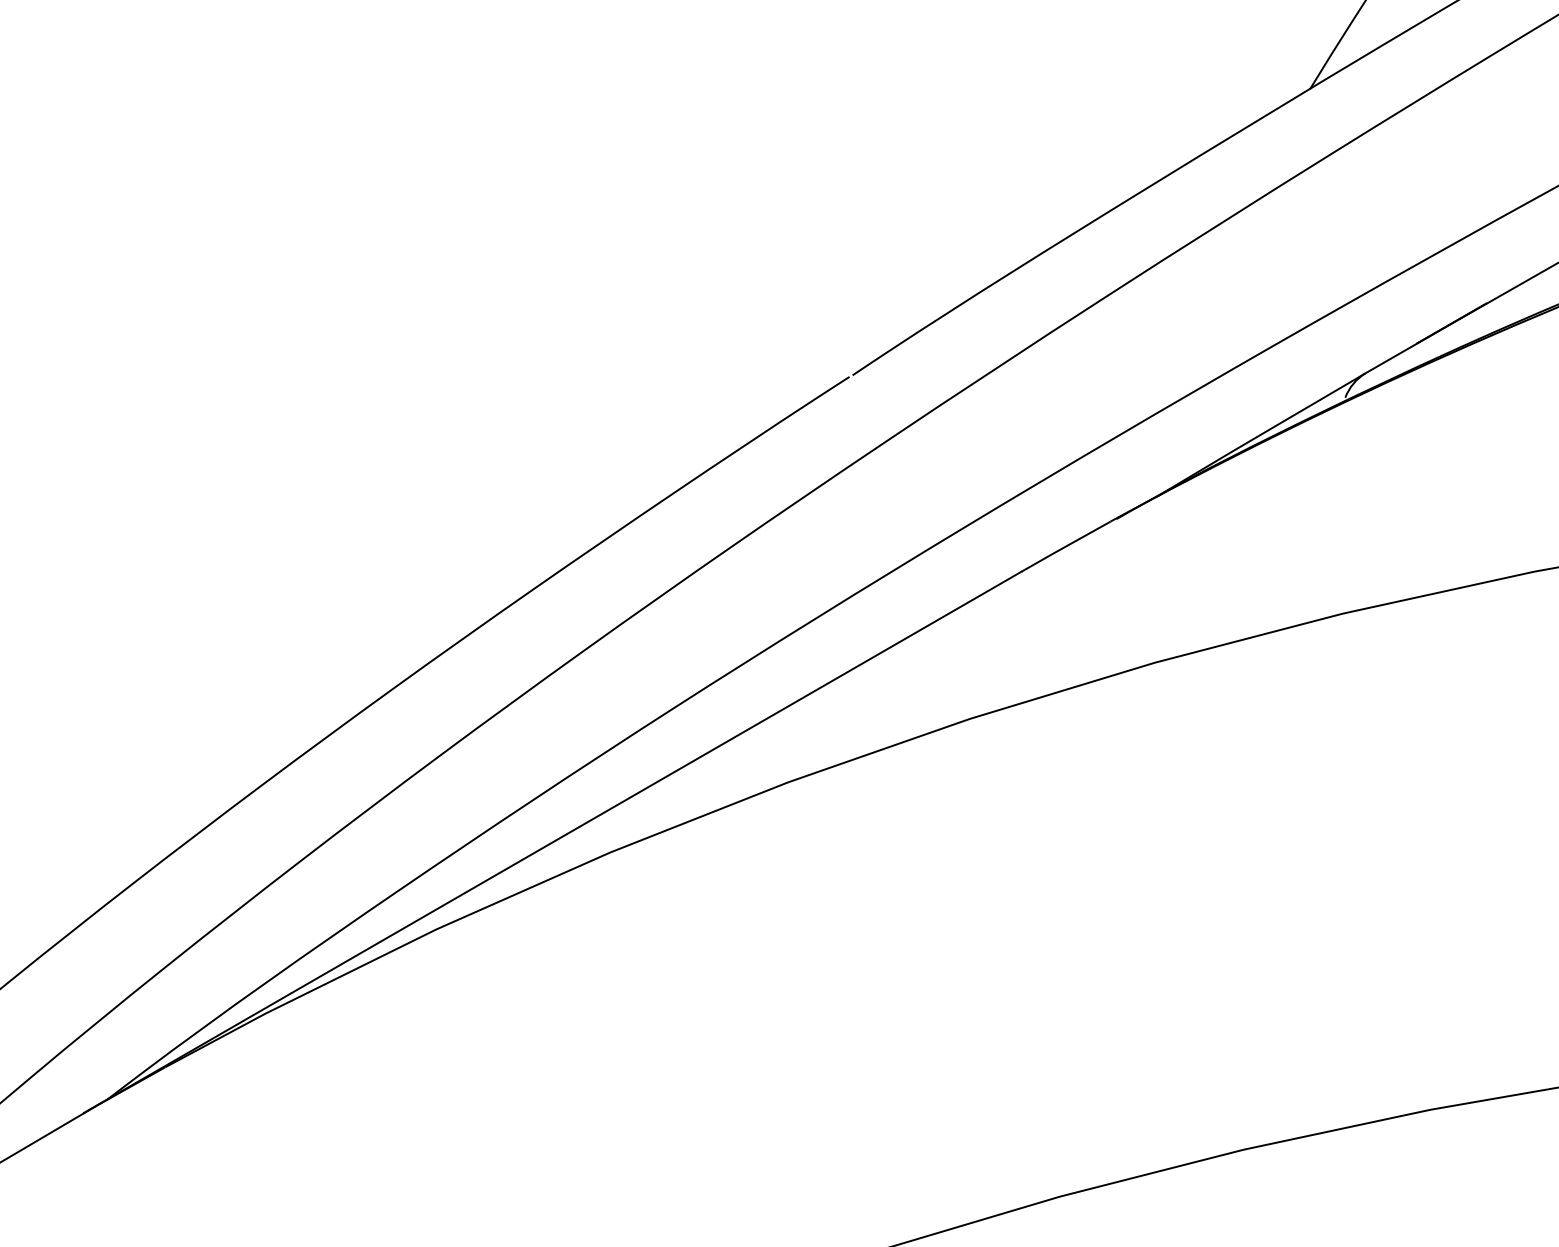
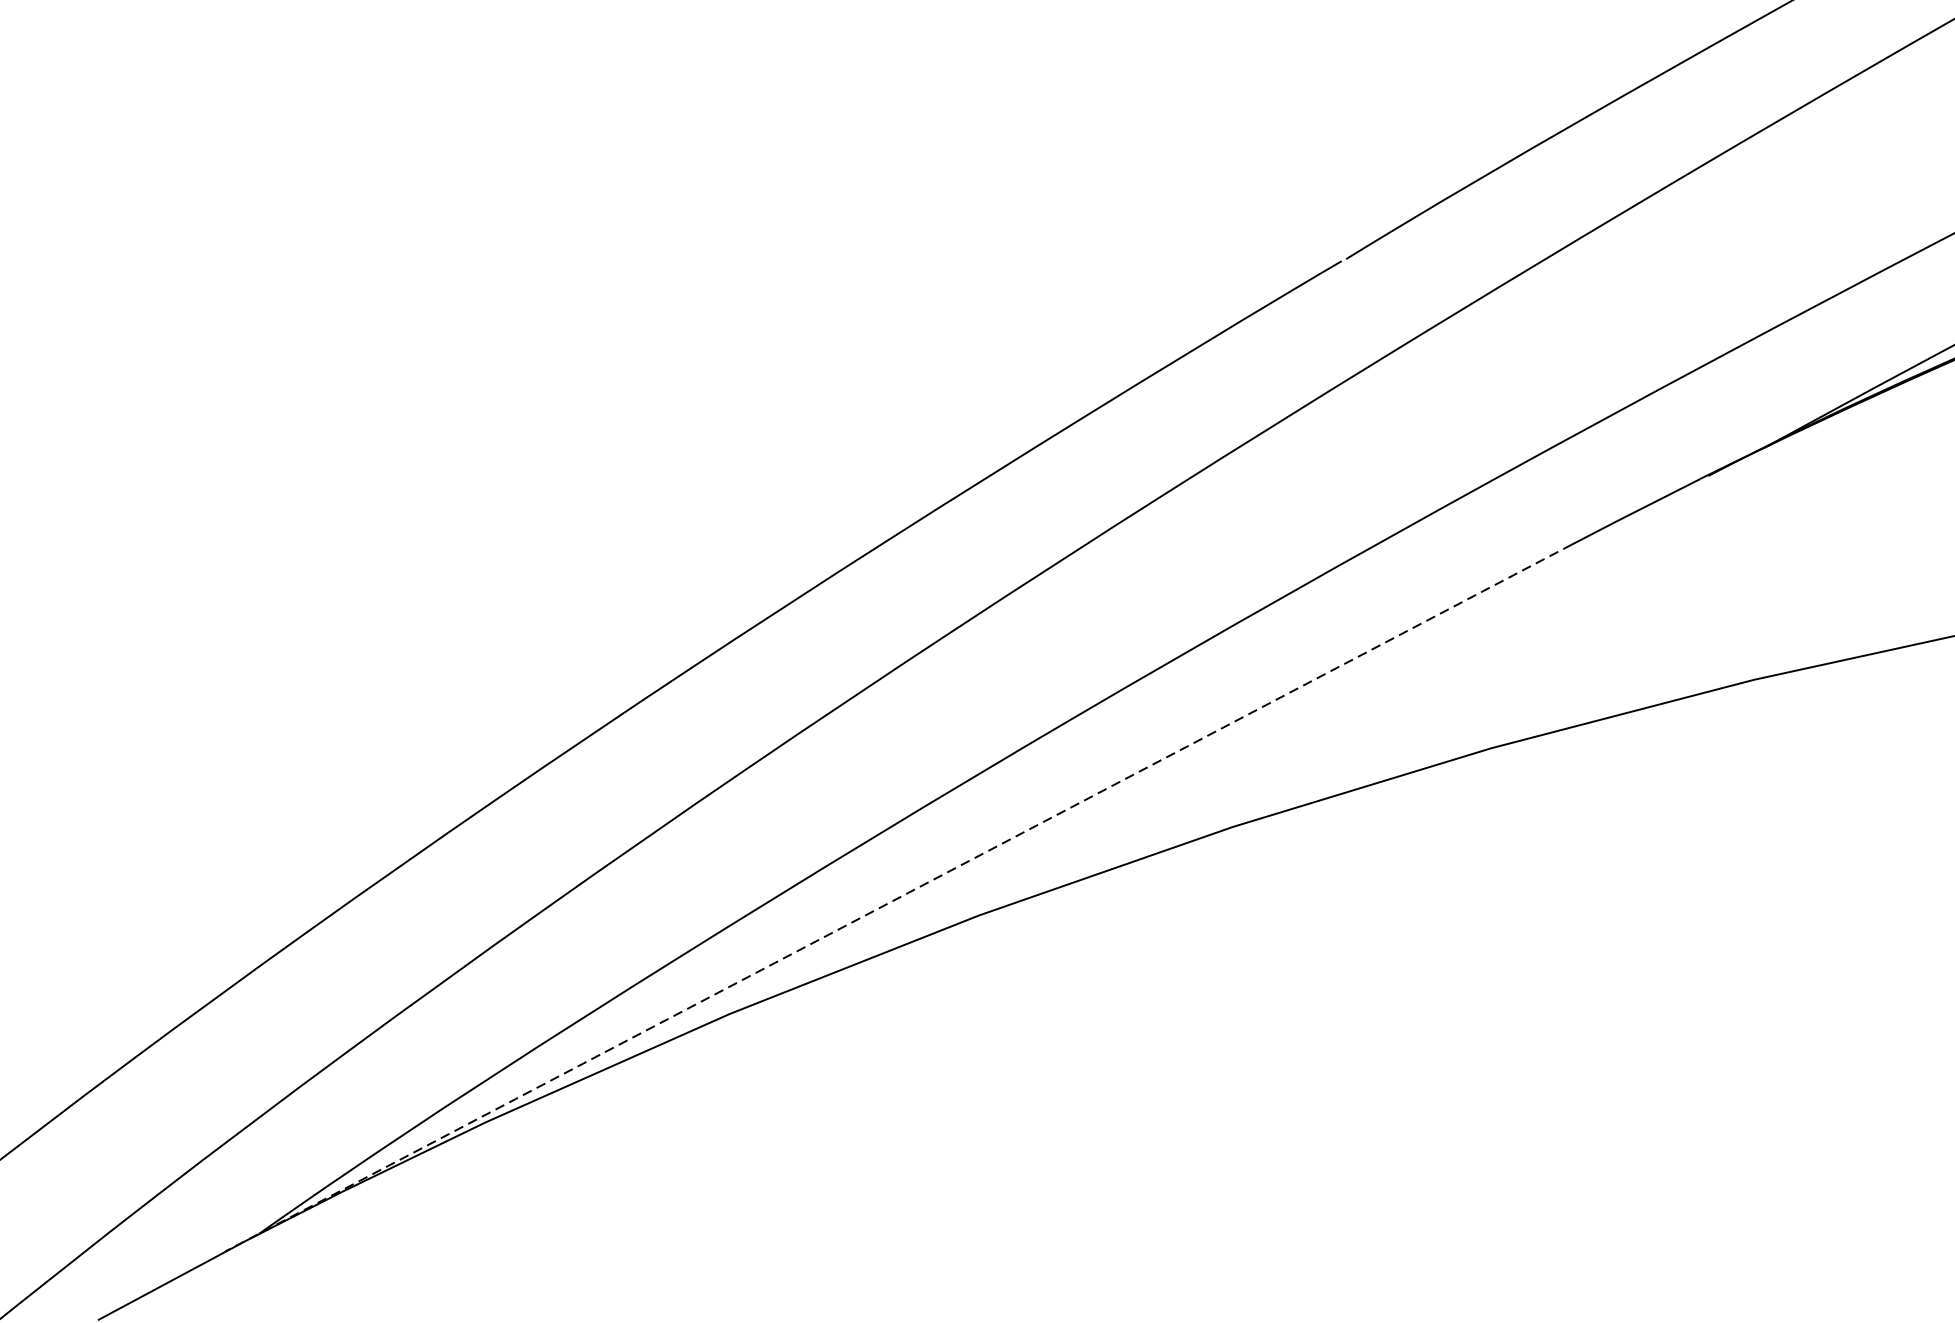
line: (552, 842) -> (898, 898), solid -> dashed

